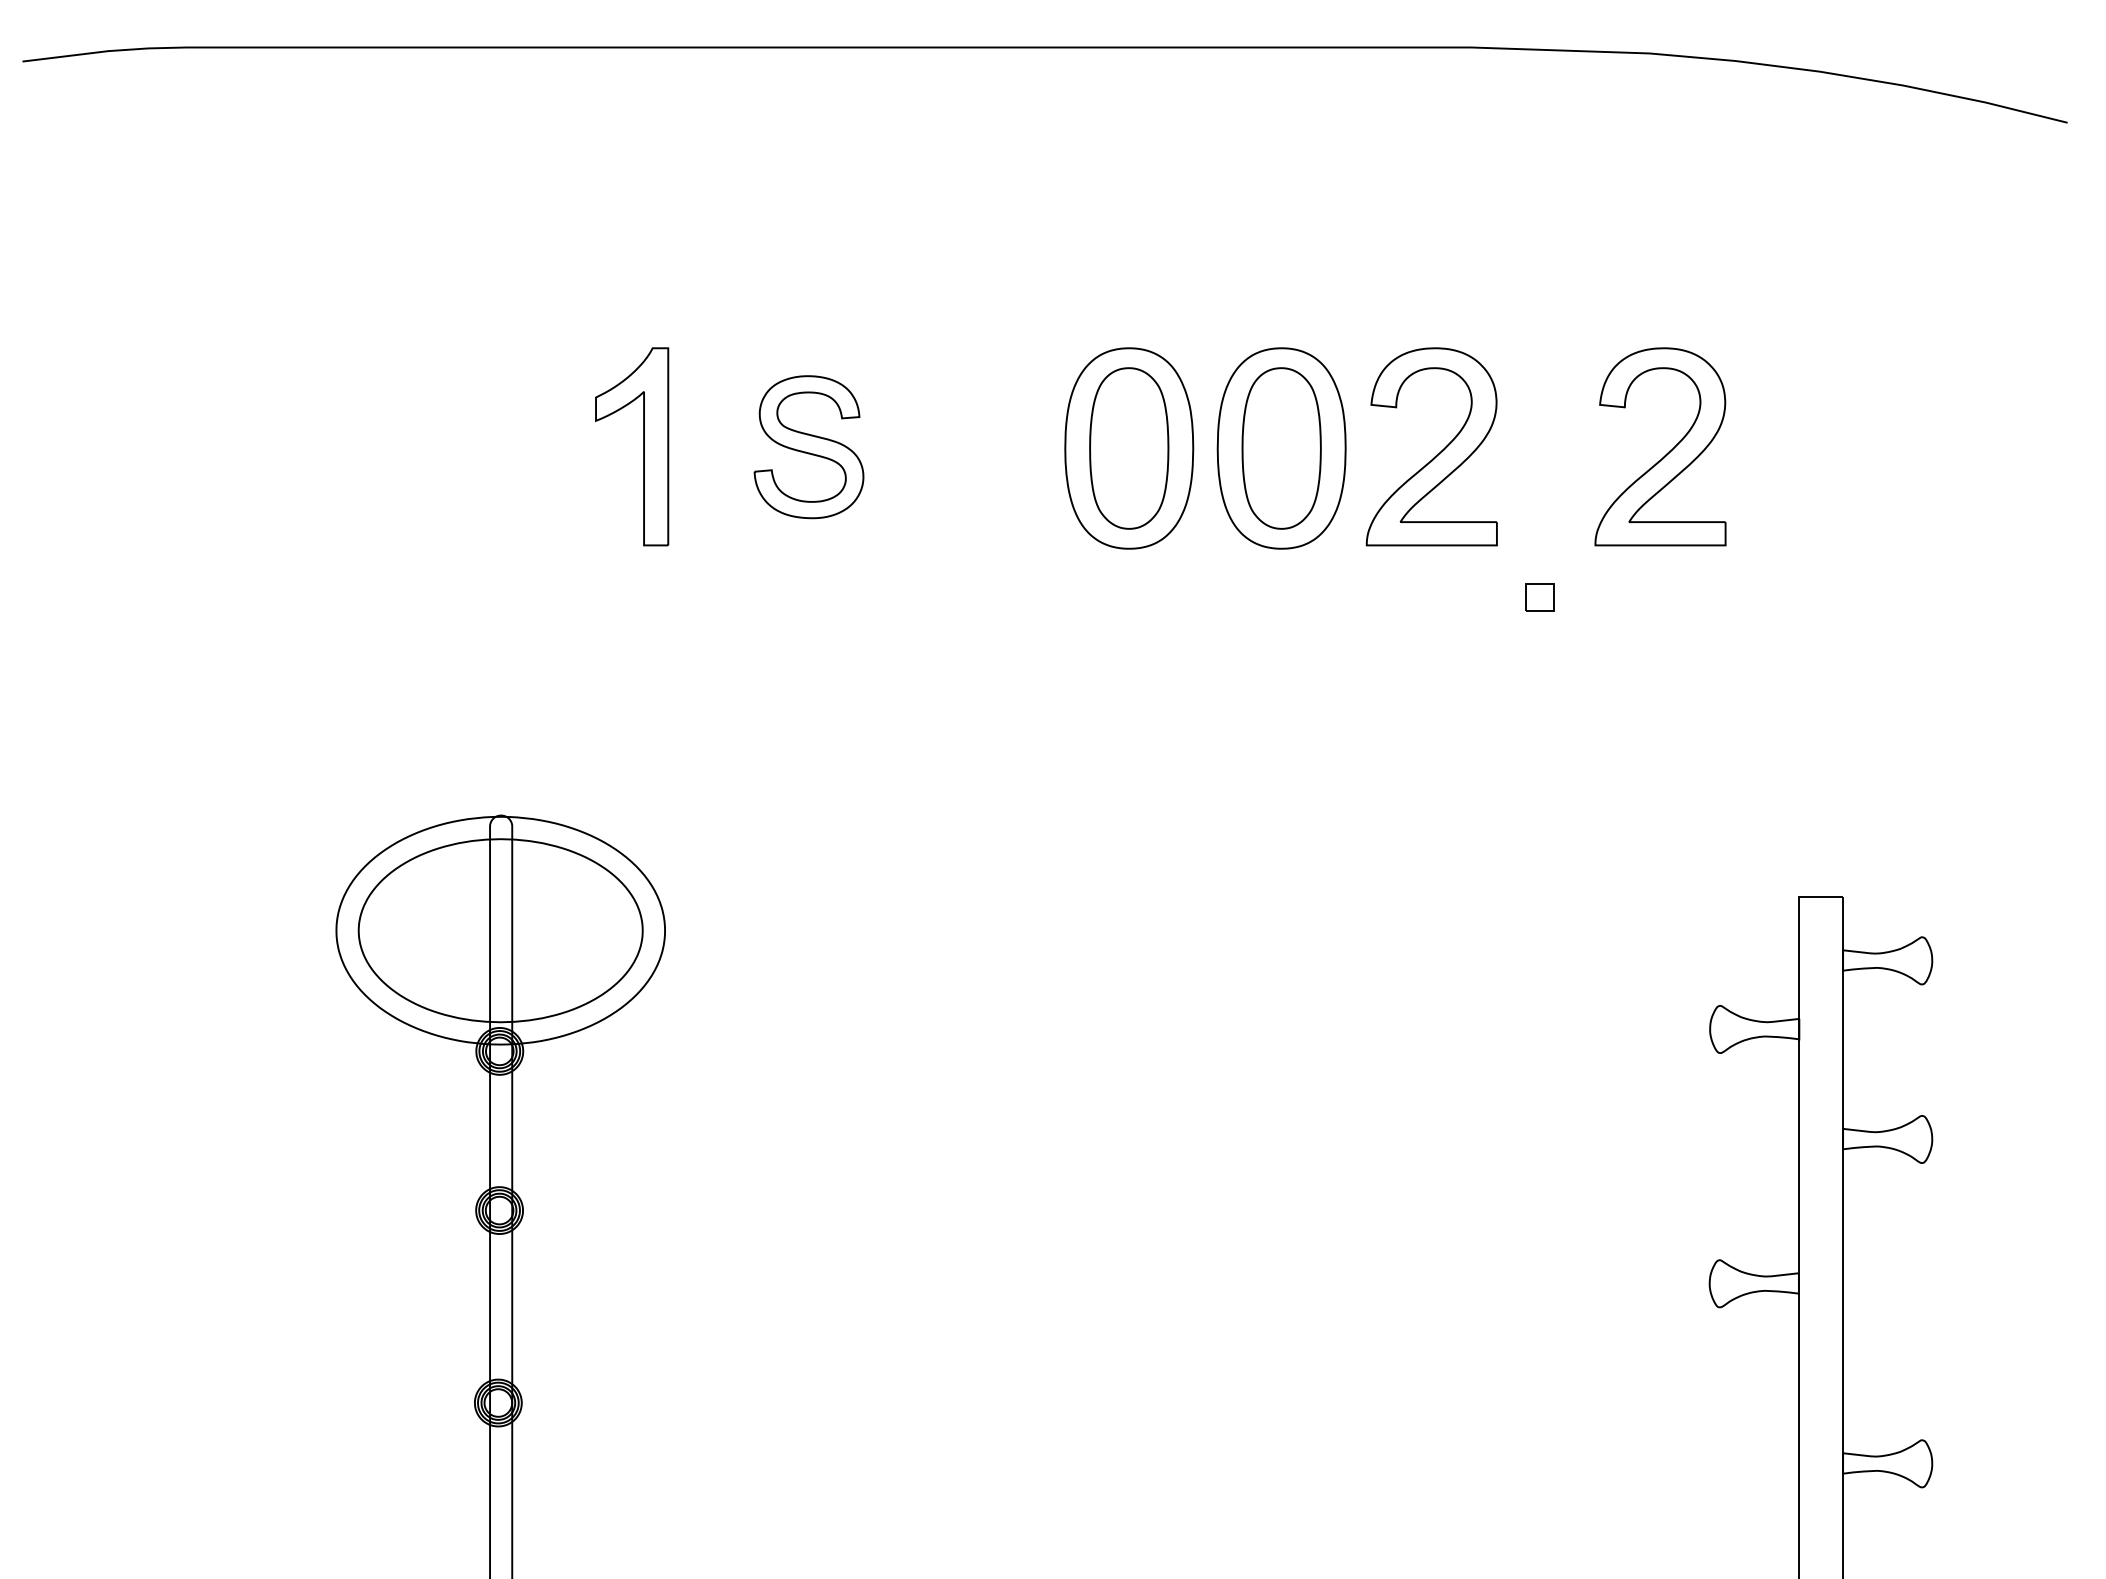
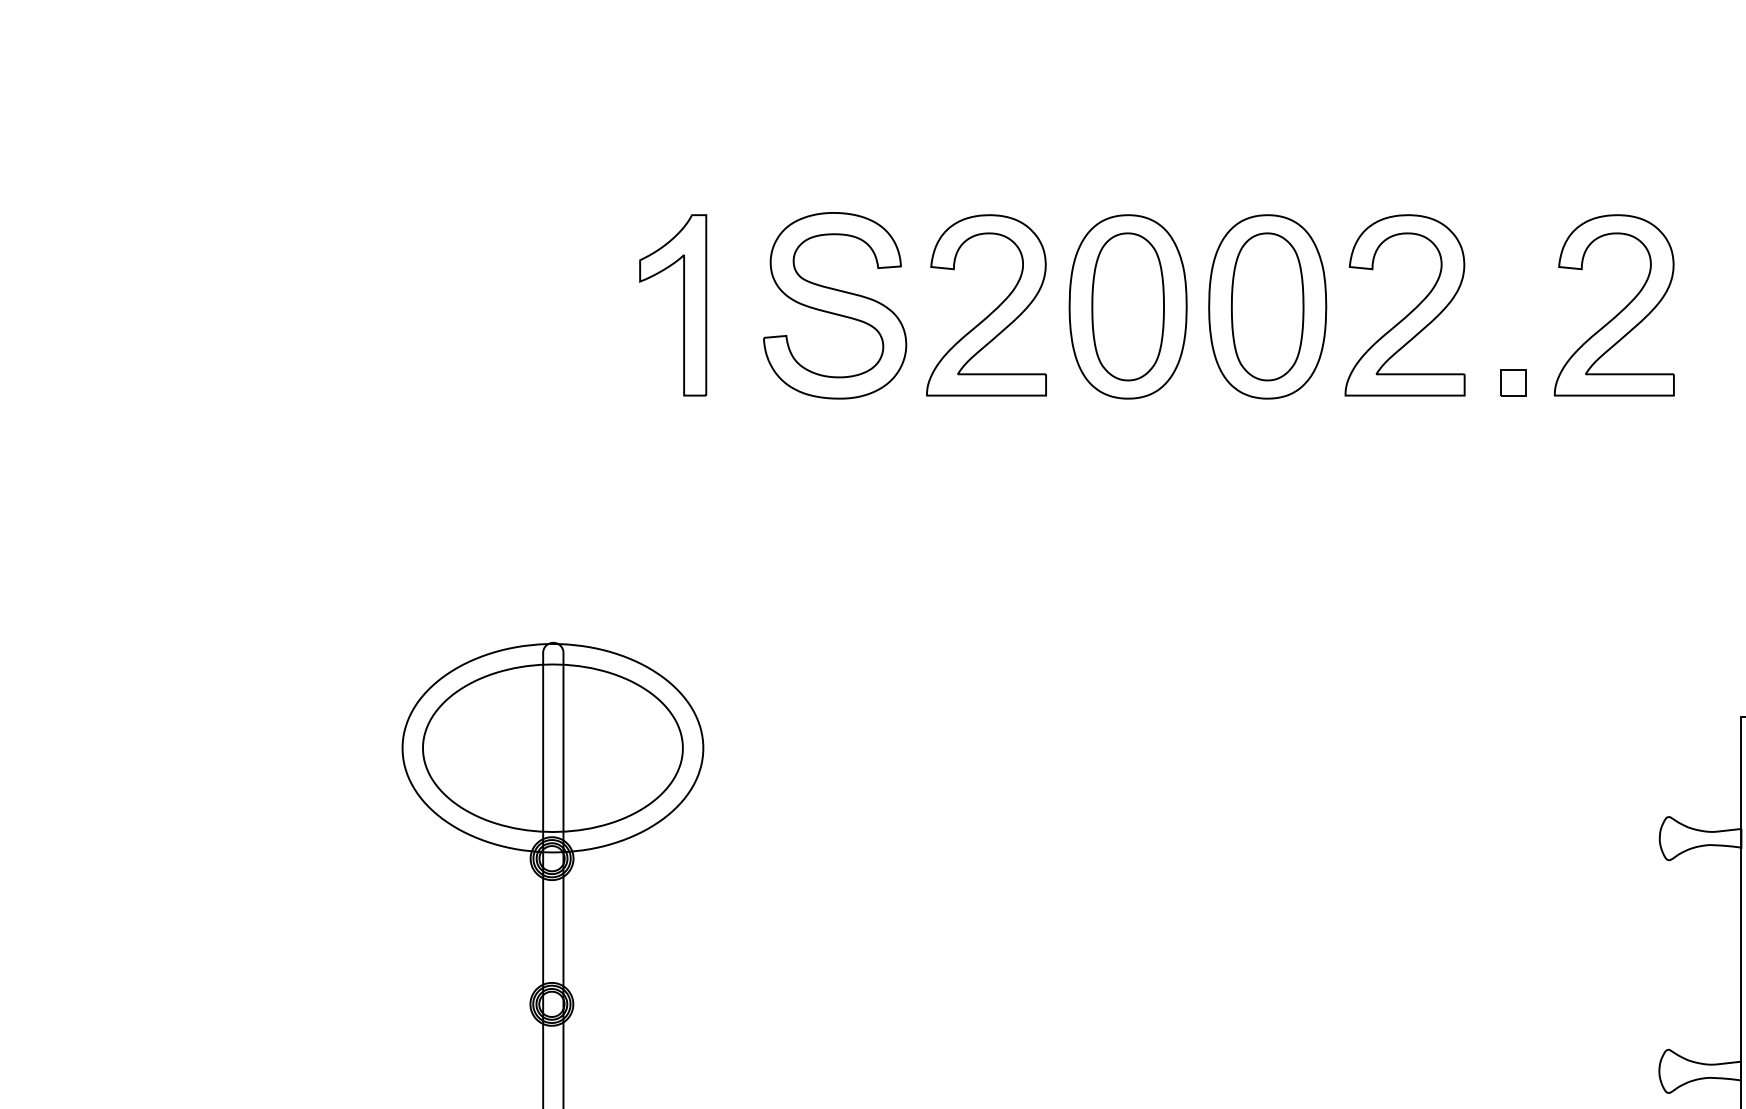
part: (808, 446) -> (834, 305), size x1.43
part: (981, 452) -> (992, 310), added
part: (1539, 597) -> (1512, 382), moved

